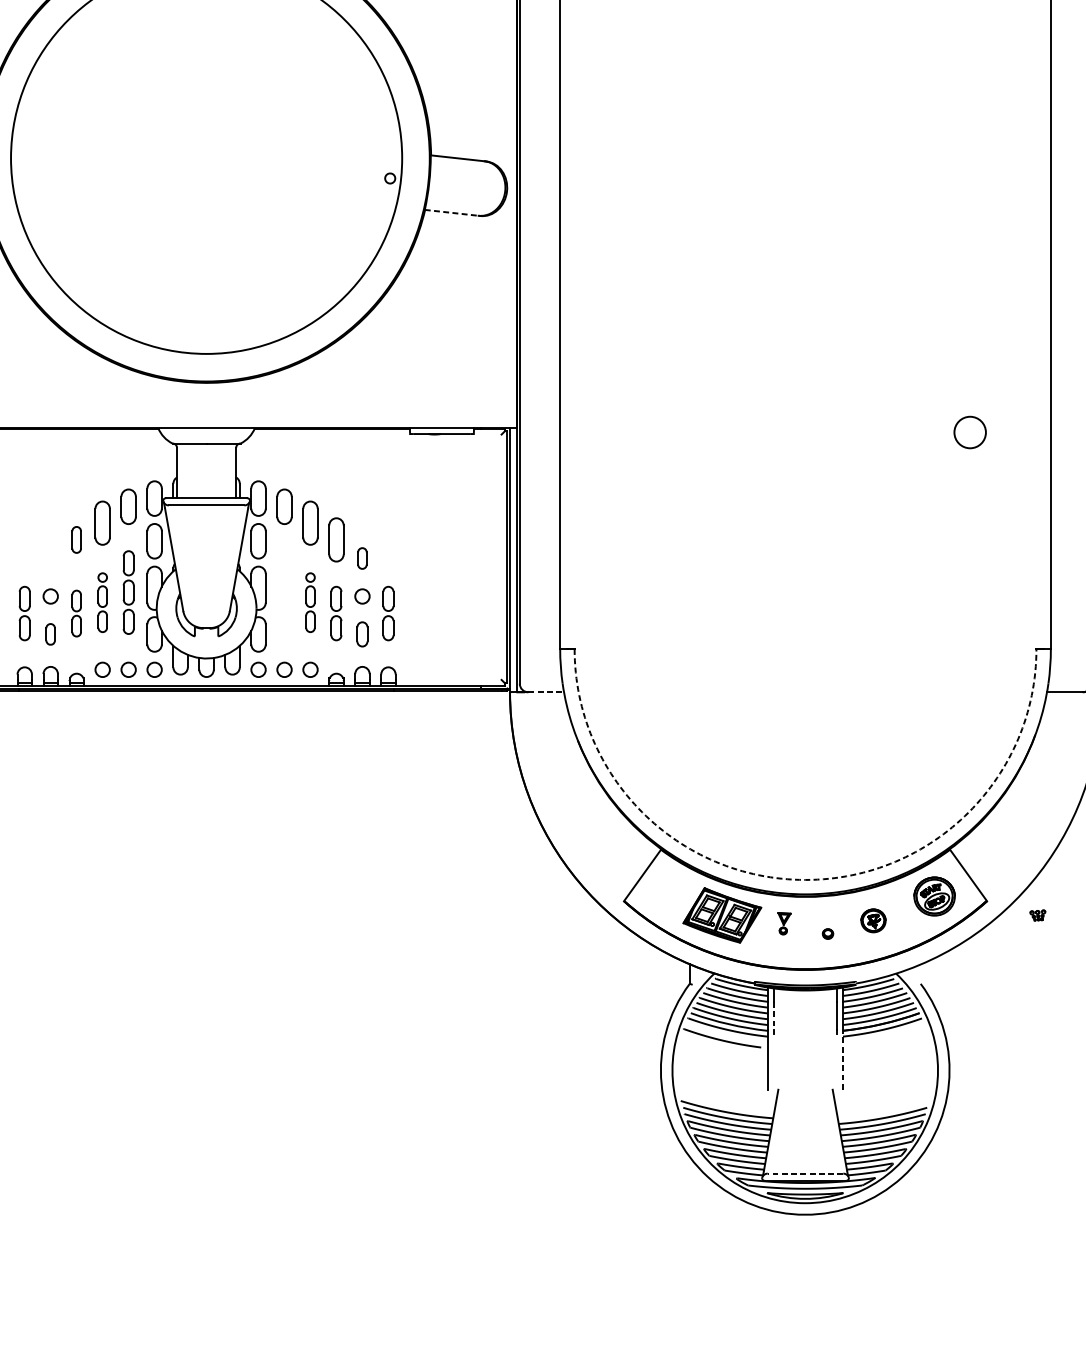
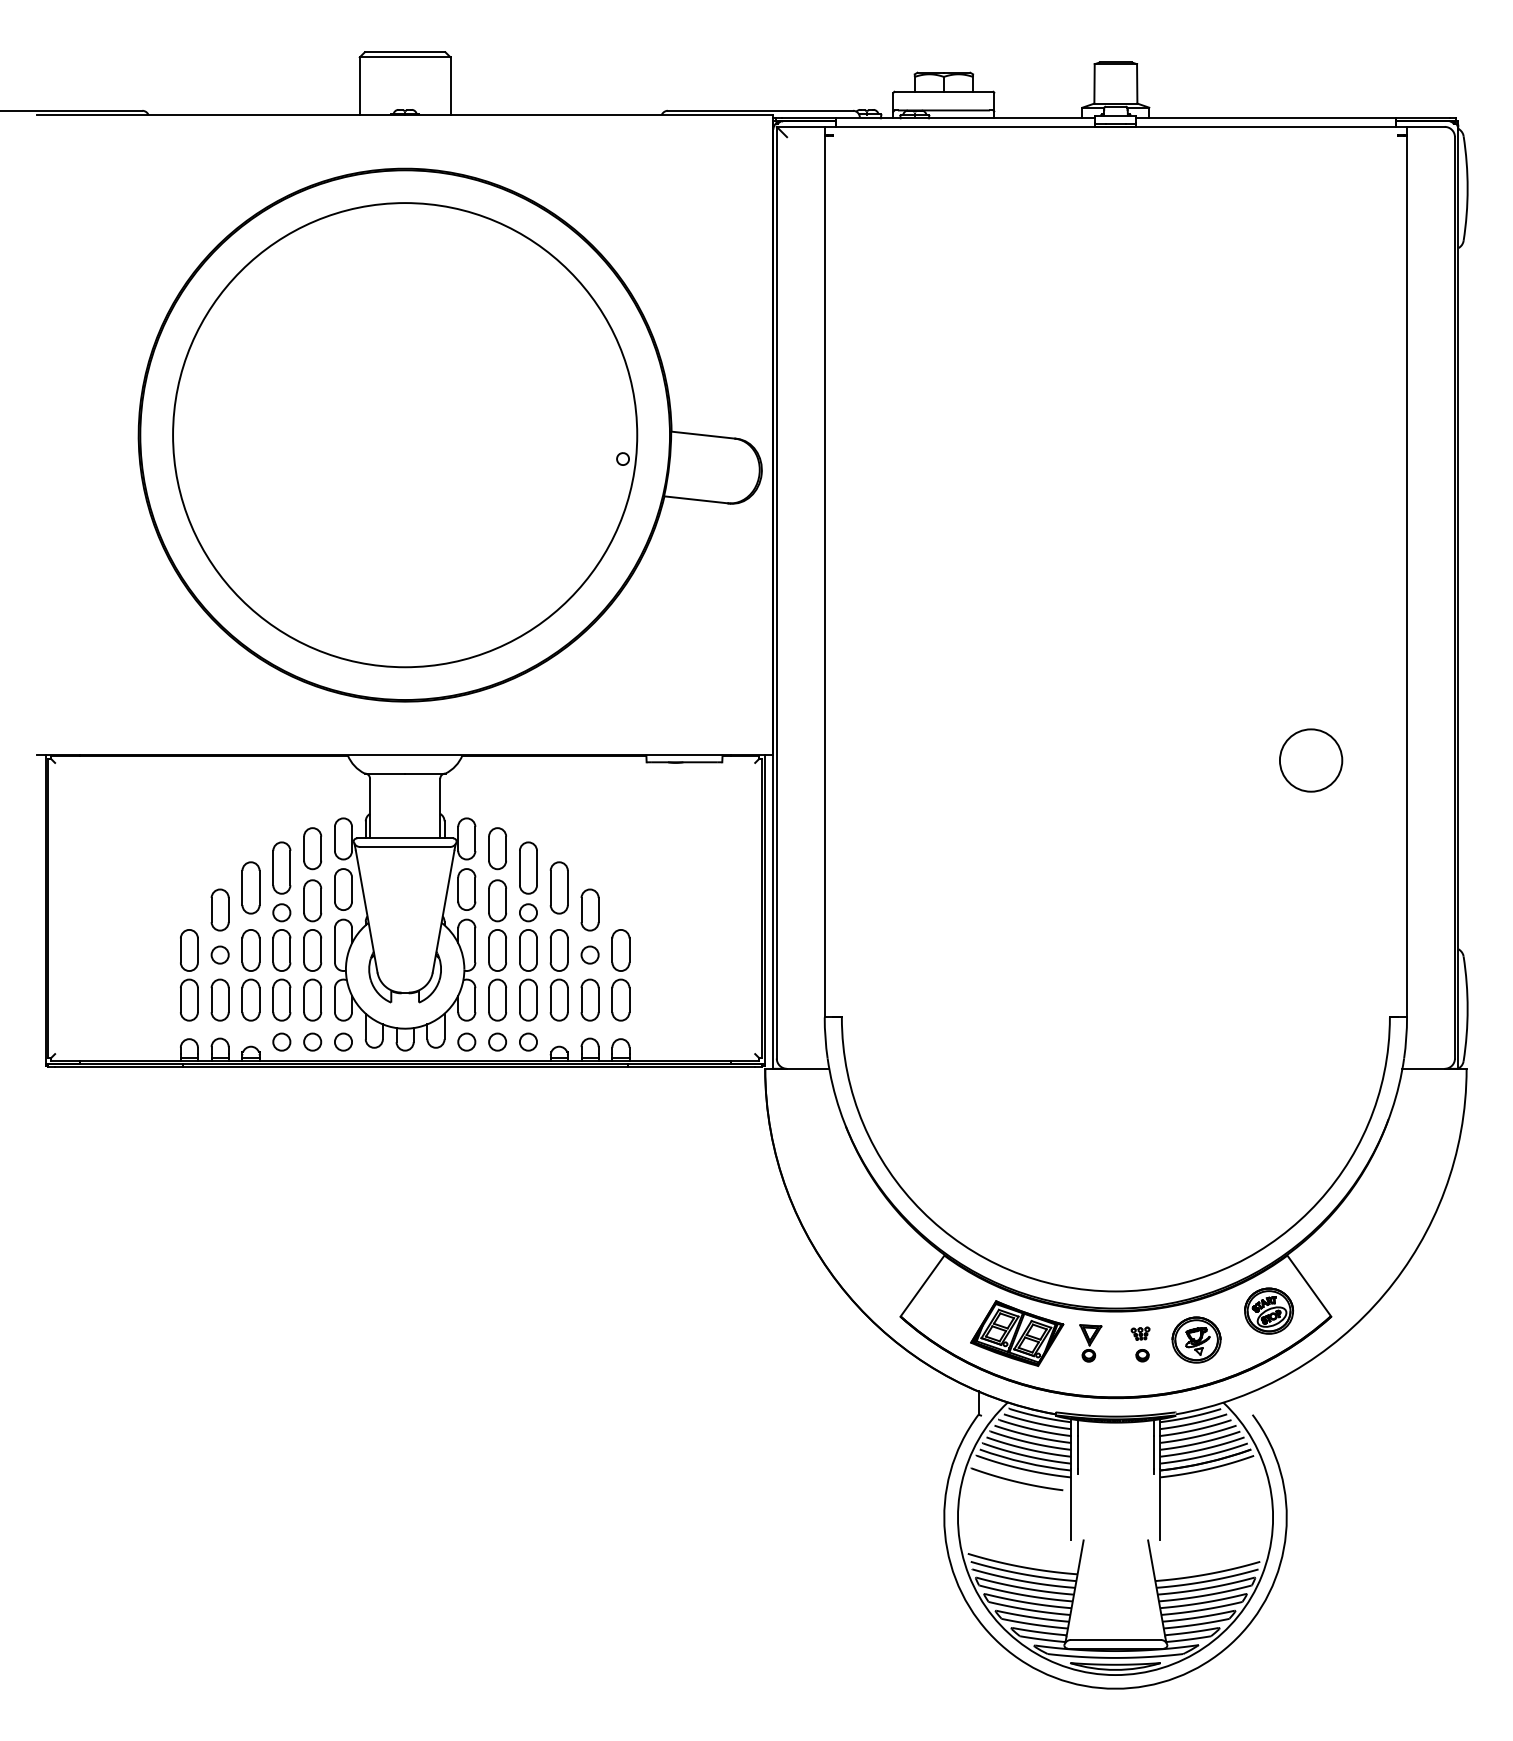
line: (452, 212) -> (696, 499), dashed -> solid
circle: (970, 432) -> (1311, 760), size x1.67
part: (76, 539) -> (250, 887), size x1.67
part: (50, 558) -> (219, 909), added
part: (361, 558) -> (589, 909), size x1.67
part: (128, 592) -> (312, 950), size x1.43
part: (284, 592) -> (497, 950), added
part: (102, 602) -> (281, 962), size x1.67
part: (310, 602) -> (528, 962), size x1.67
part: (24, 613) -> (189, 975), size x1.43
part: (76, 613) -> (250, 975), size x1.67
part: (335, 613) -> (558, 975), size x1.43
part: (388, 613) -> (620, 975), size x1.43
part: (50, 633) -> (219, 999), size x1.67
part: (361, 633) -> (589, 999), size x1.43
line: (546, 692) -> (808, 1068), dashed -> solid
arc: (805, 879) -> (1115, 1291), dashed -> solid
part: (1037, 915) -> (1140, 1333), moved
part: (873, 920) -> (1196, 1339), size x1.67
part: (784, 923) -> (1090, 1343), size x1.43
line: (774, 1015) -> (1078, 1452), dashed -> solid
line: (843, 1059) -> (1160, 1504), dashed -> solid
line: (805, 1173) -> (1115, 1639), dashed -> solid

